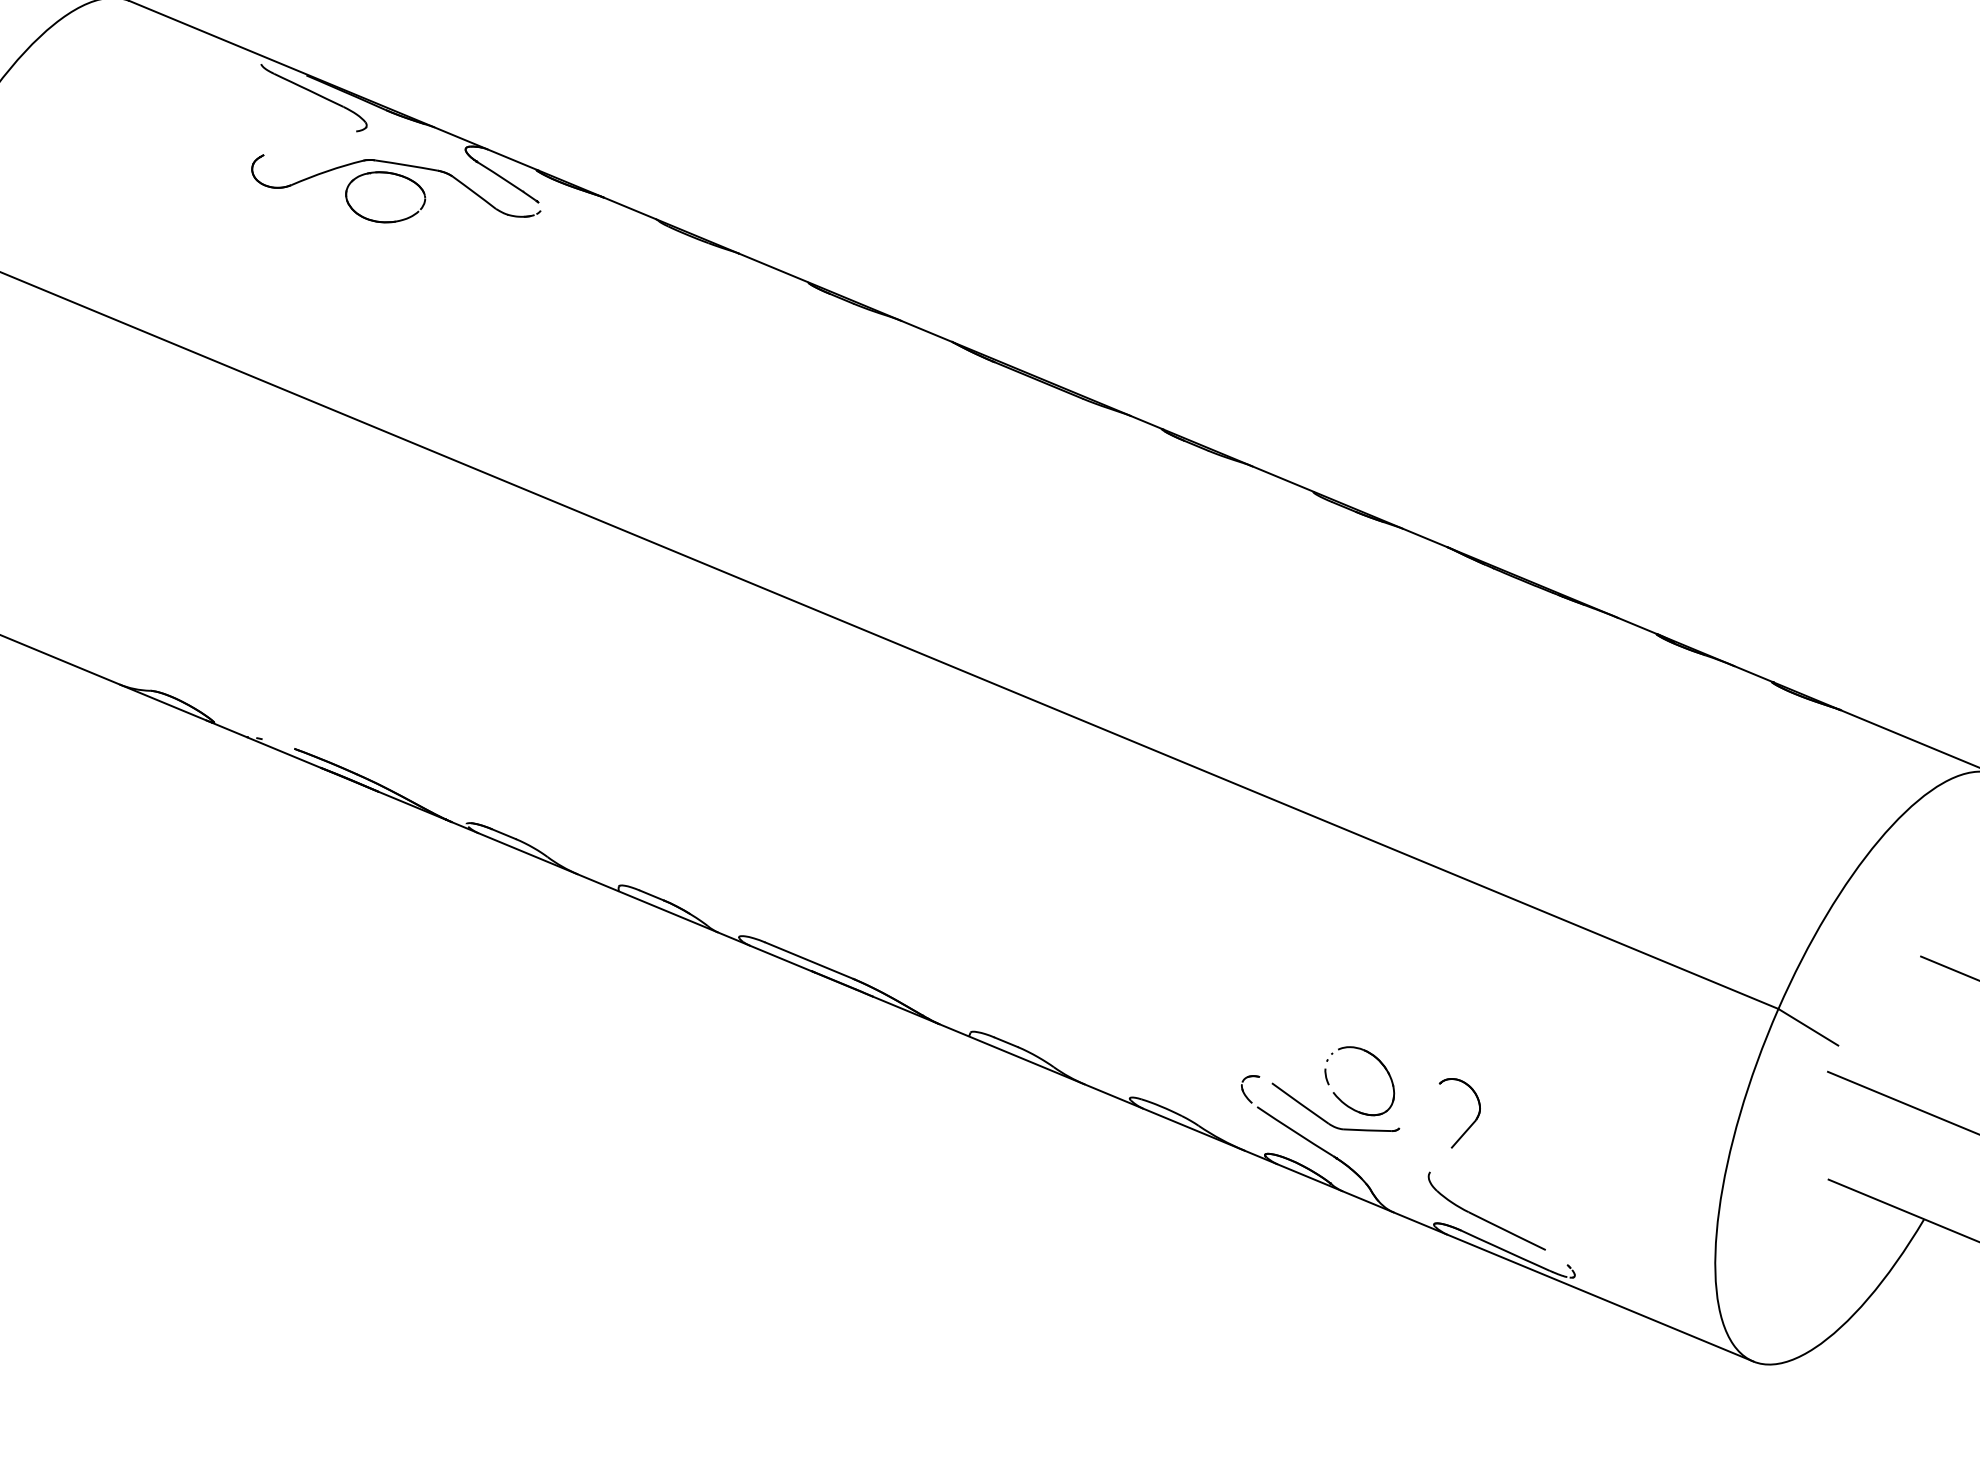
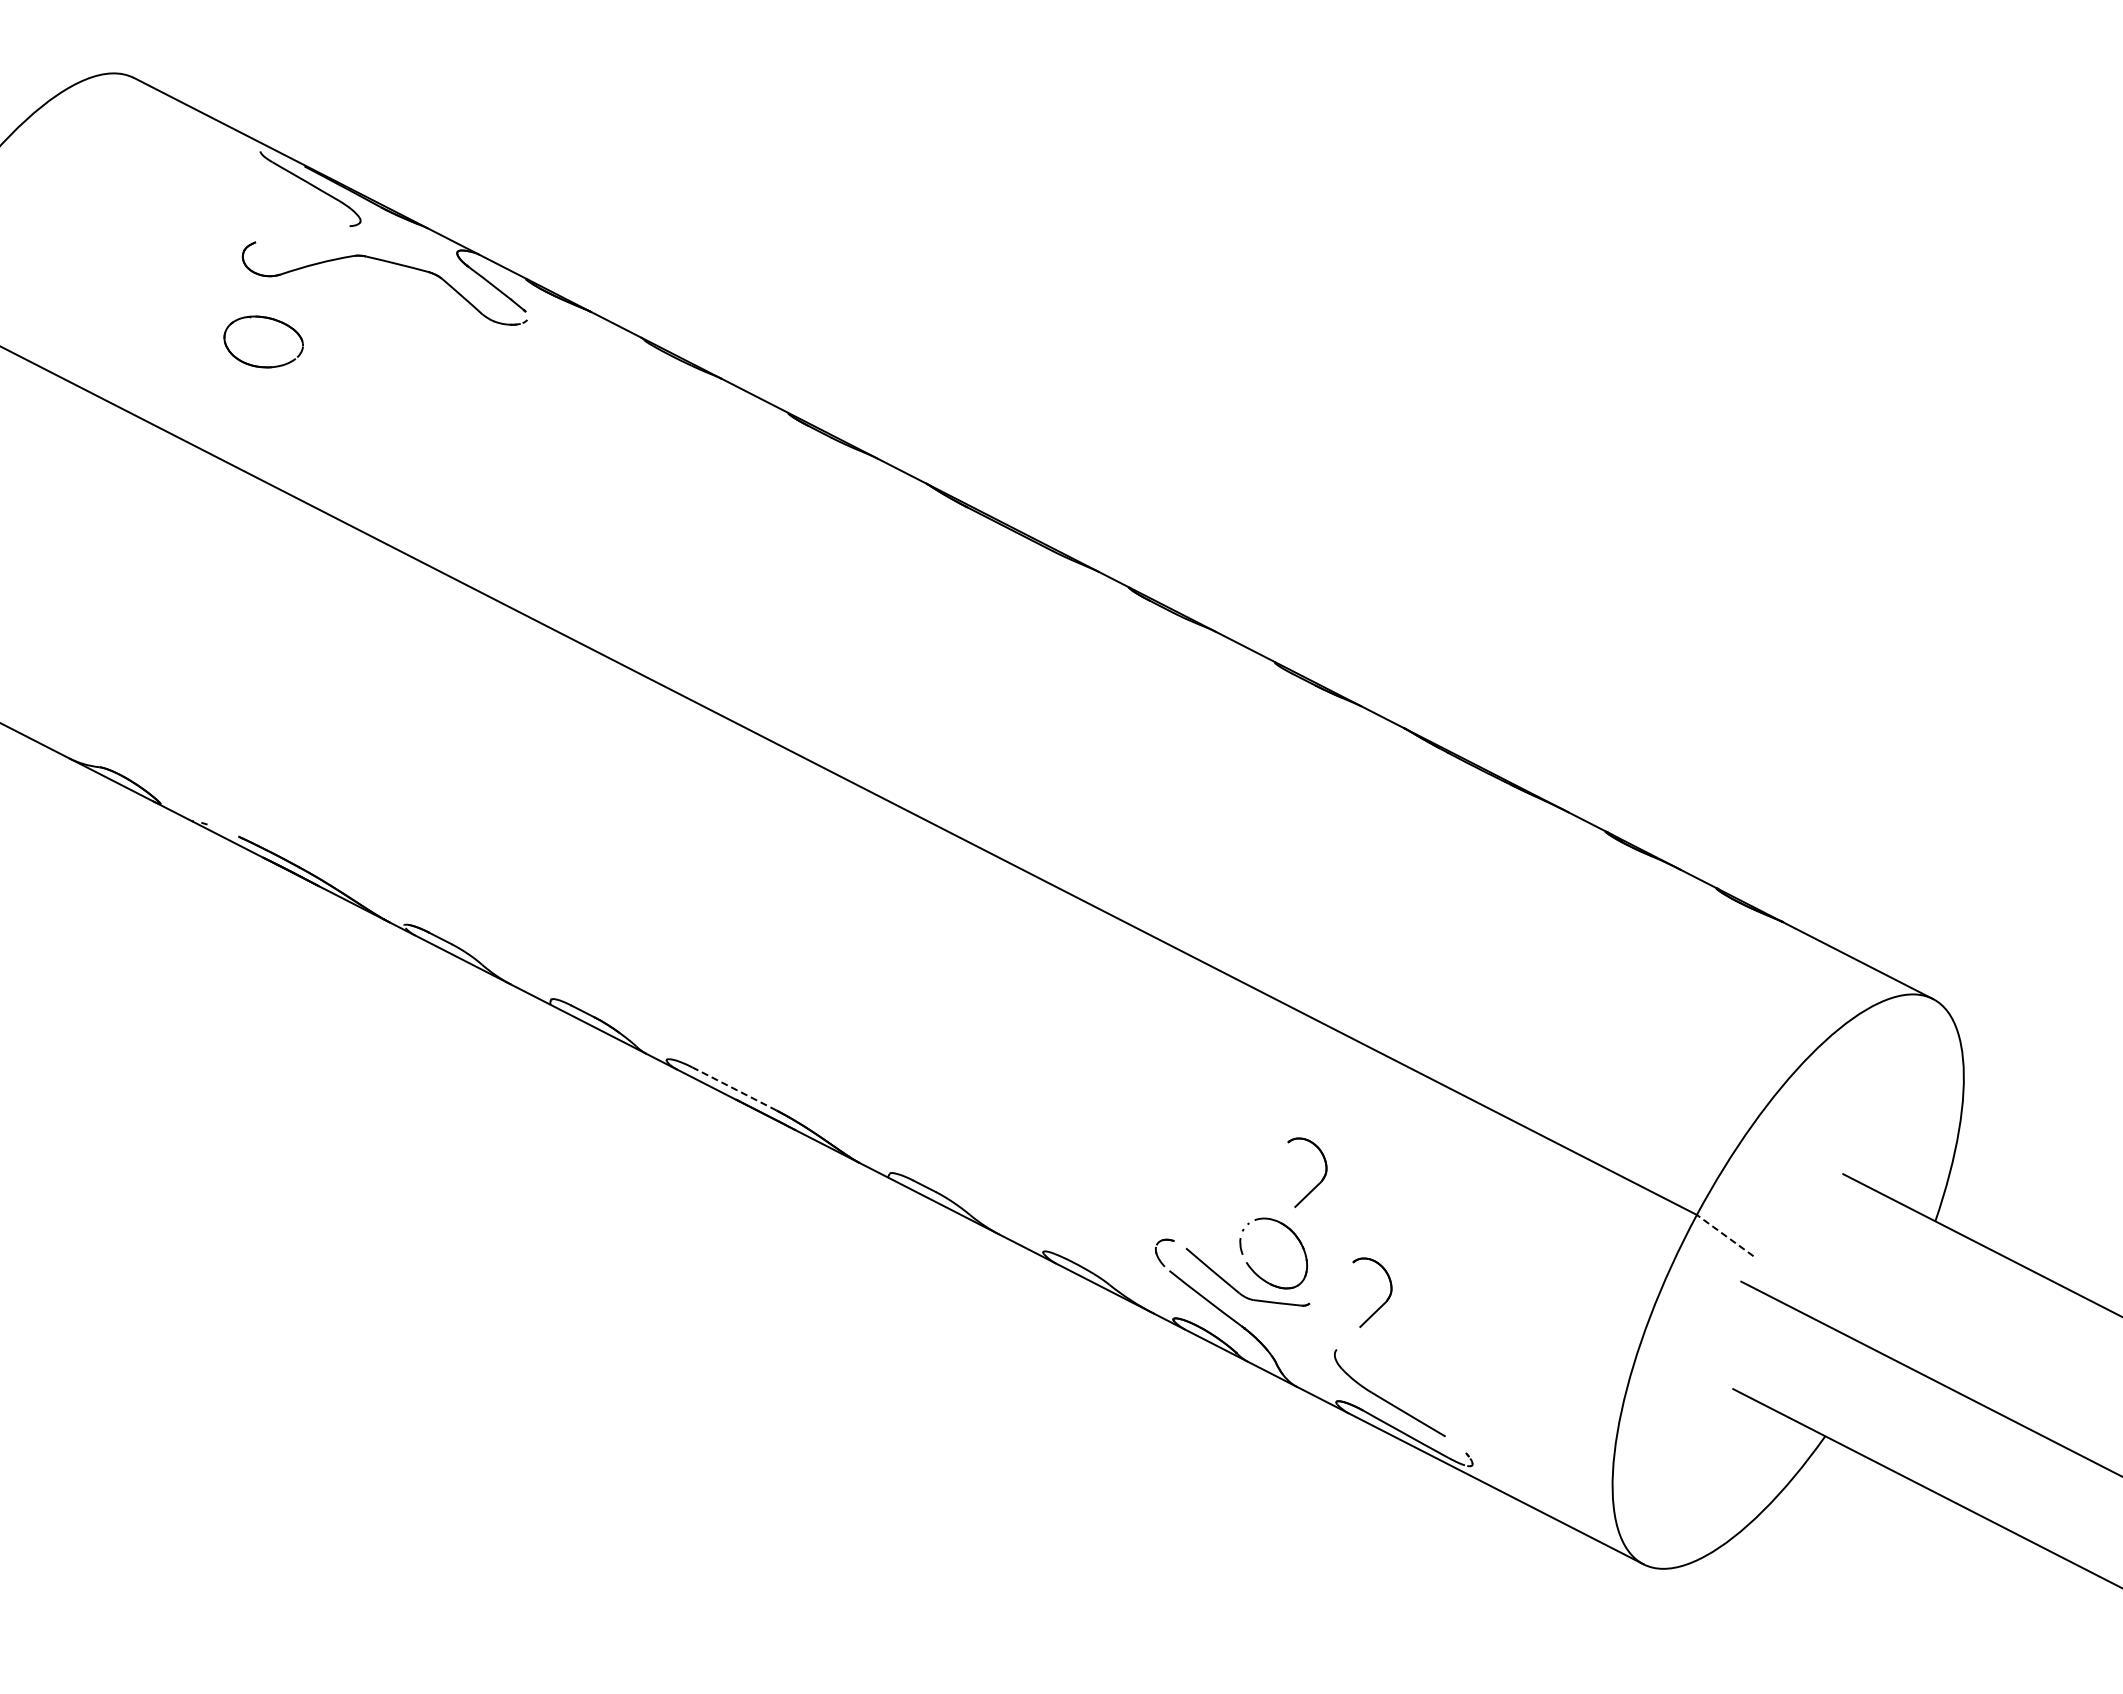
part: (388, 174) -> (268, 319), moved
line: (809, 960) -> (734, 1088), solid -> dashed
part: (1398, 1007) -> (1318, 1183), added
line: (1807, 1027) -> (1724, 1235), solid -> dashed

